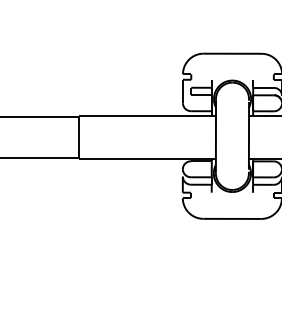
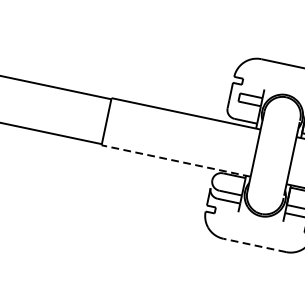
line: (147, 159) -> (176, 161), solid -> dashed
line: (232, 218) -> (255, 245), solid -> dashed

